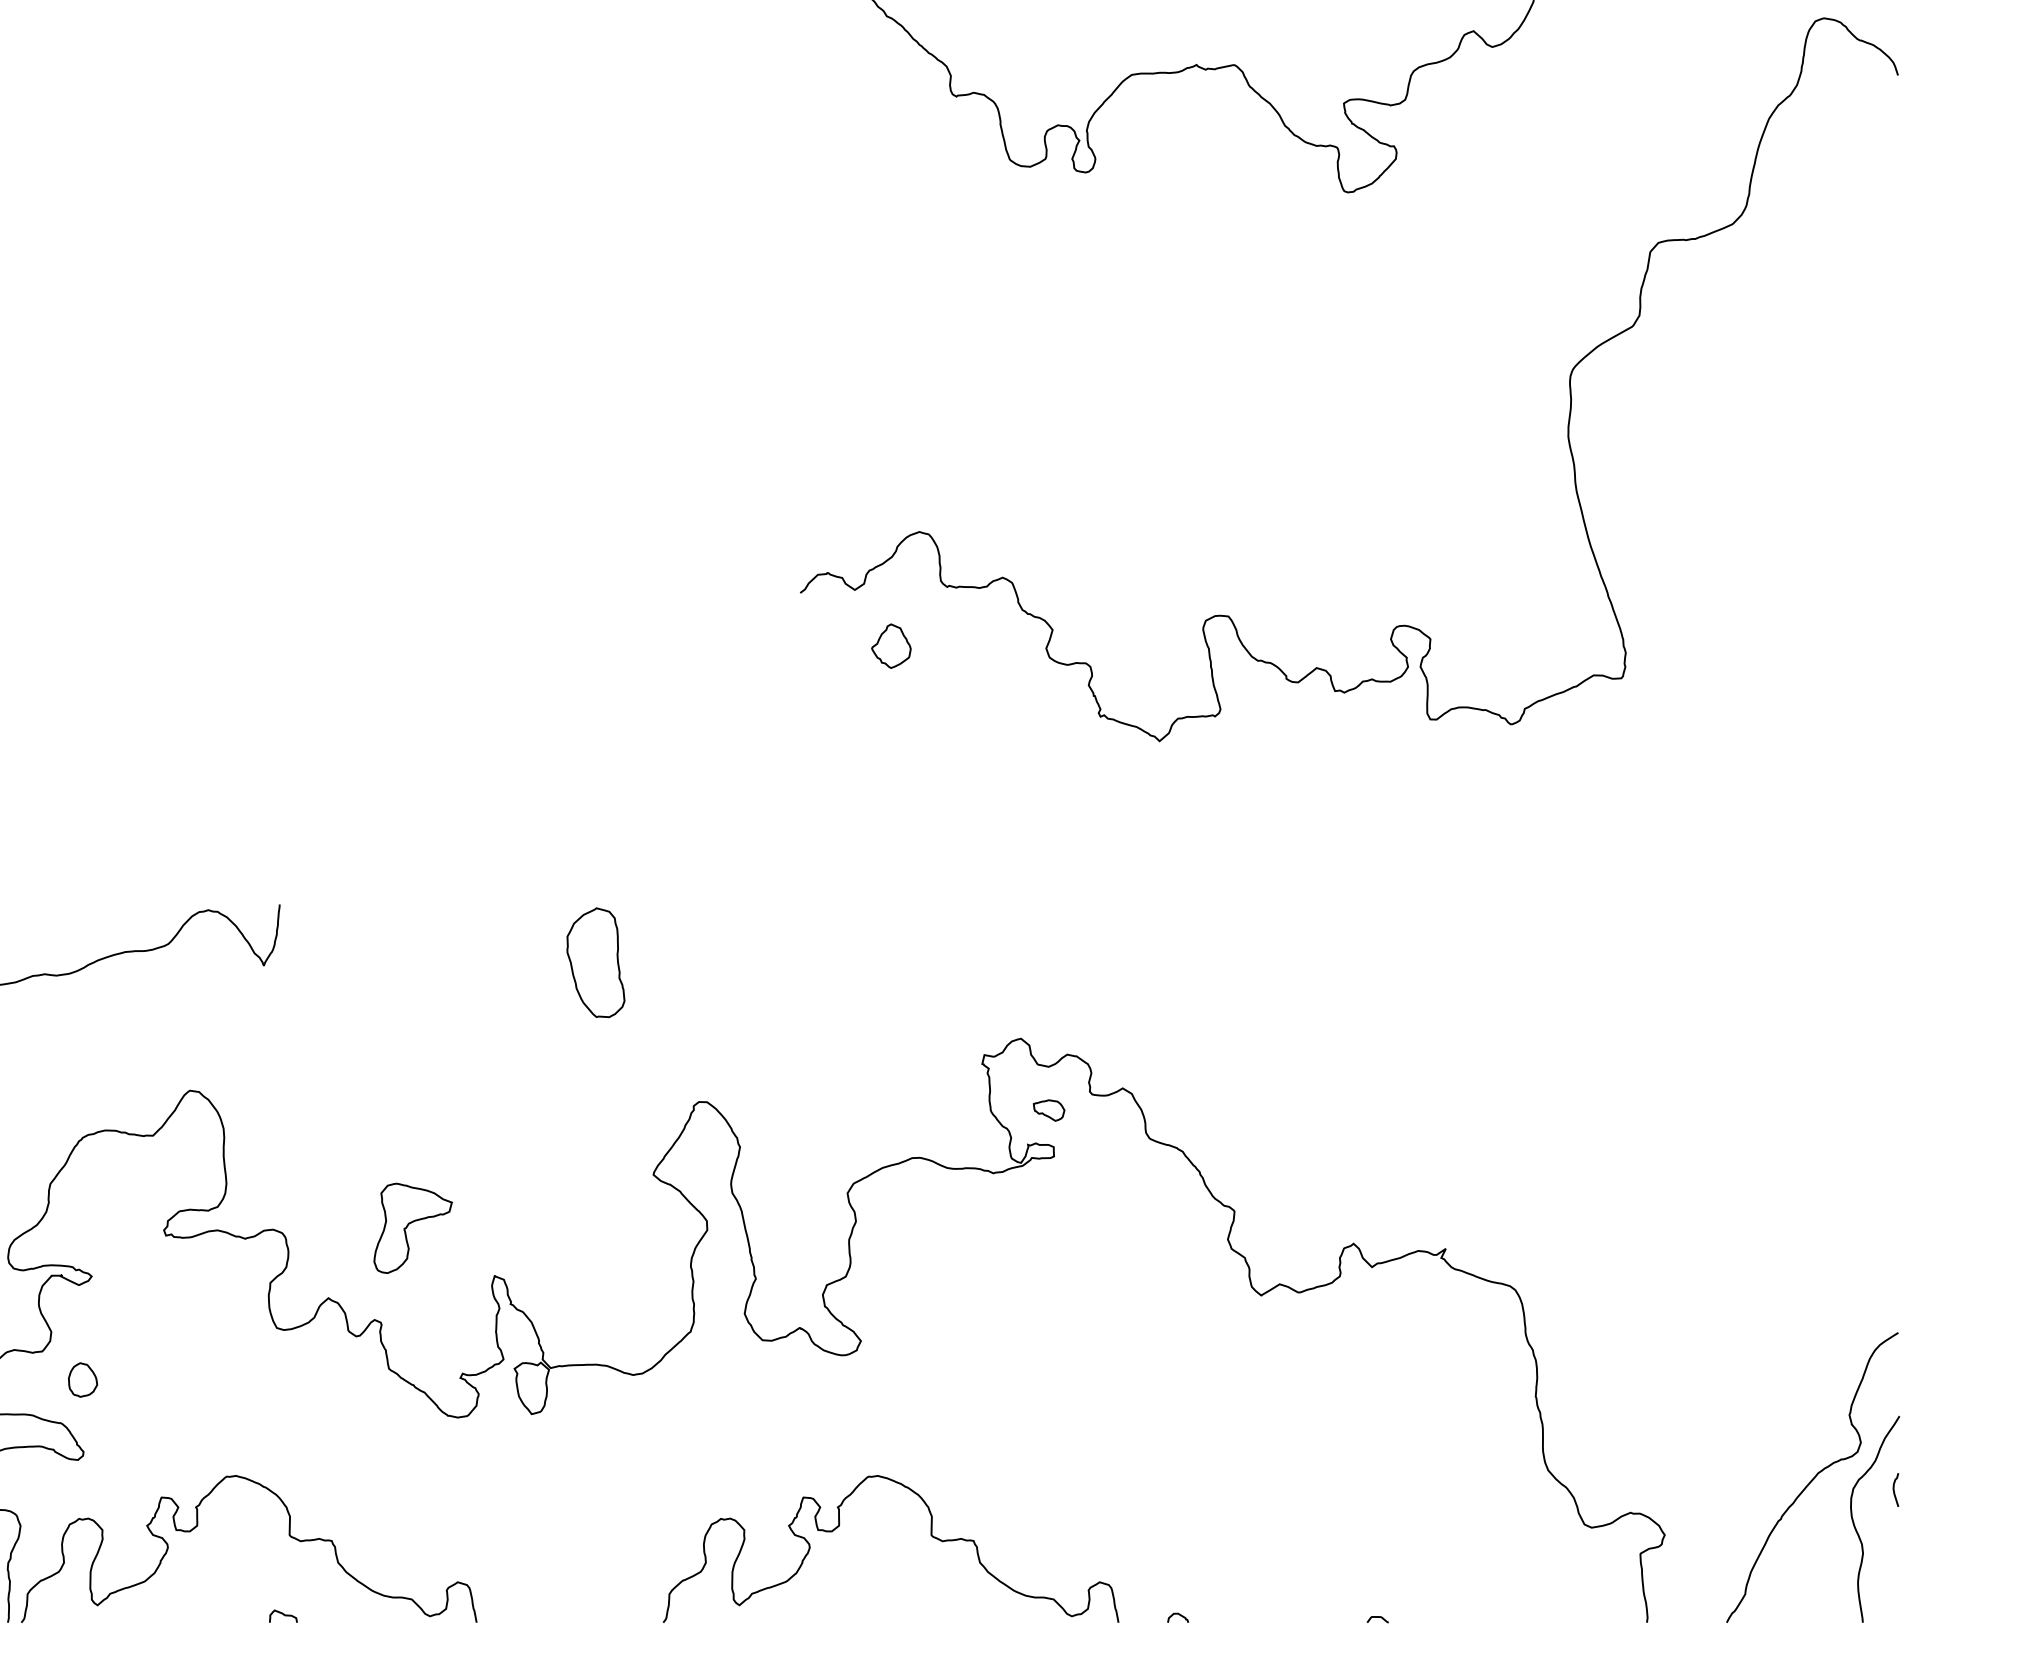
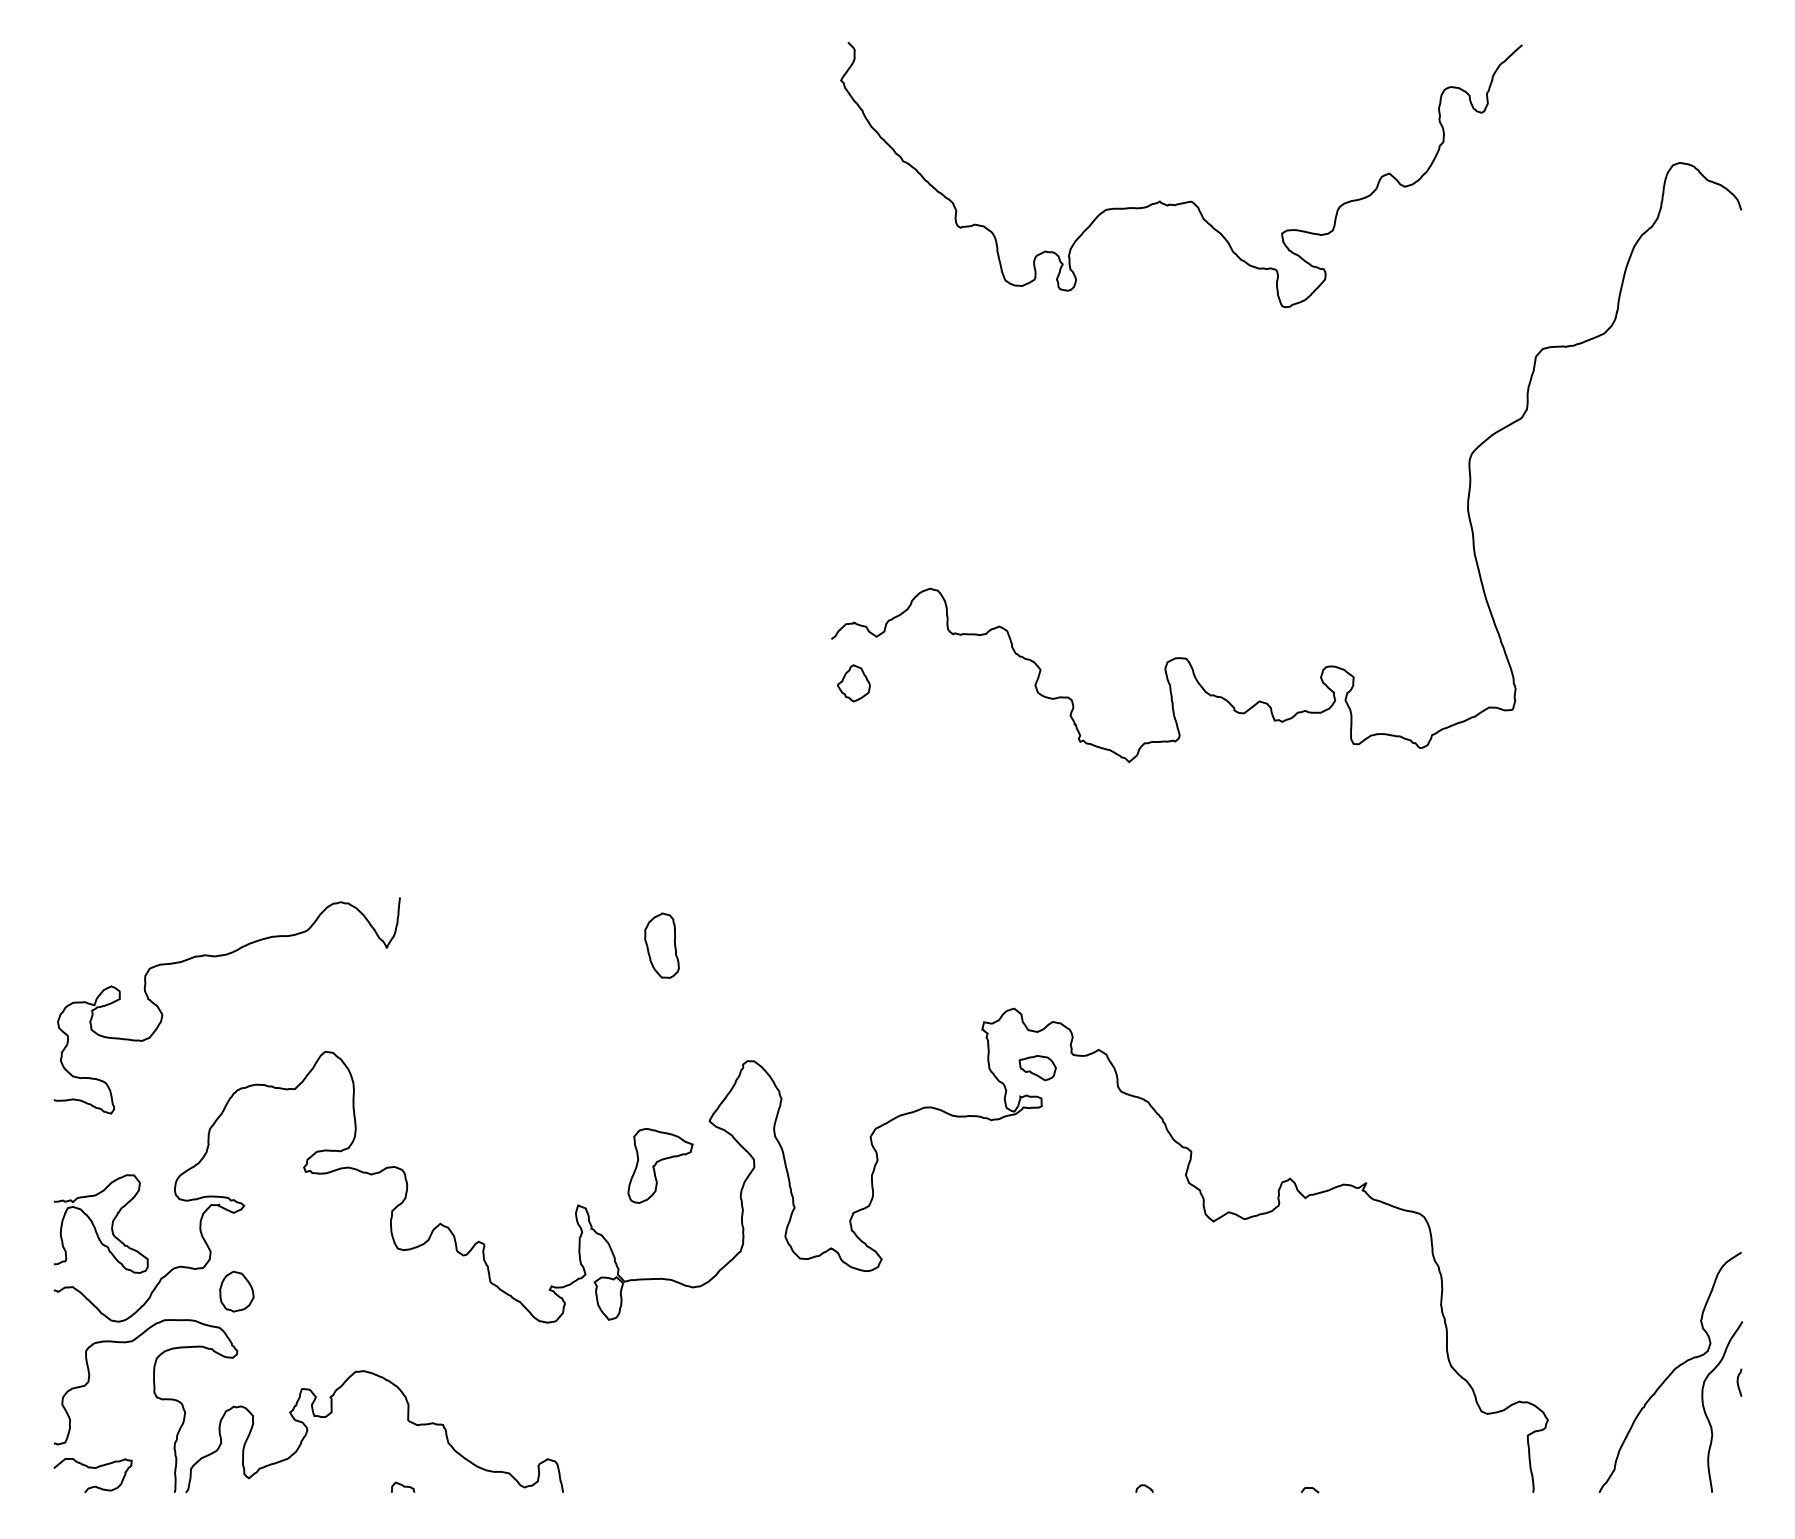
part: (890, 646) -> (853, 683), moved
part: (595, 962) -> (661, 945), size x0.71
part: (1048, 1110) -> (1037, 1068), size x1.43
part: (413, 1227) -> (660, 1165), moved
part: (82, 1379) -> (236, 1291), size x1.43
curve: (930, 1535) -> (939, 1420), removed

